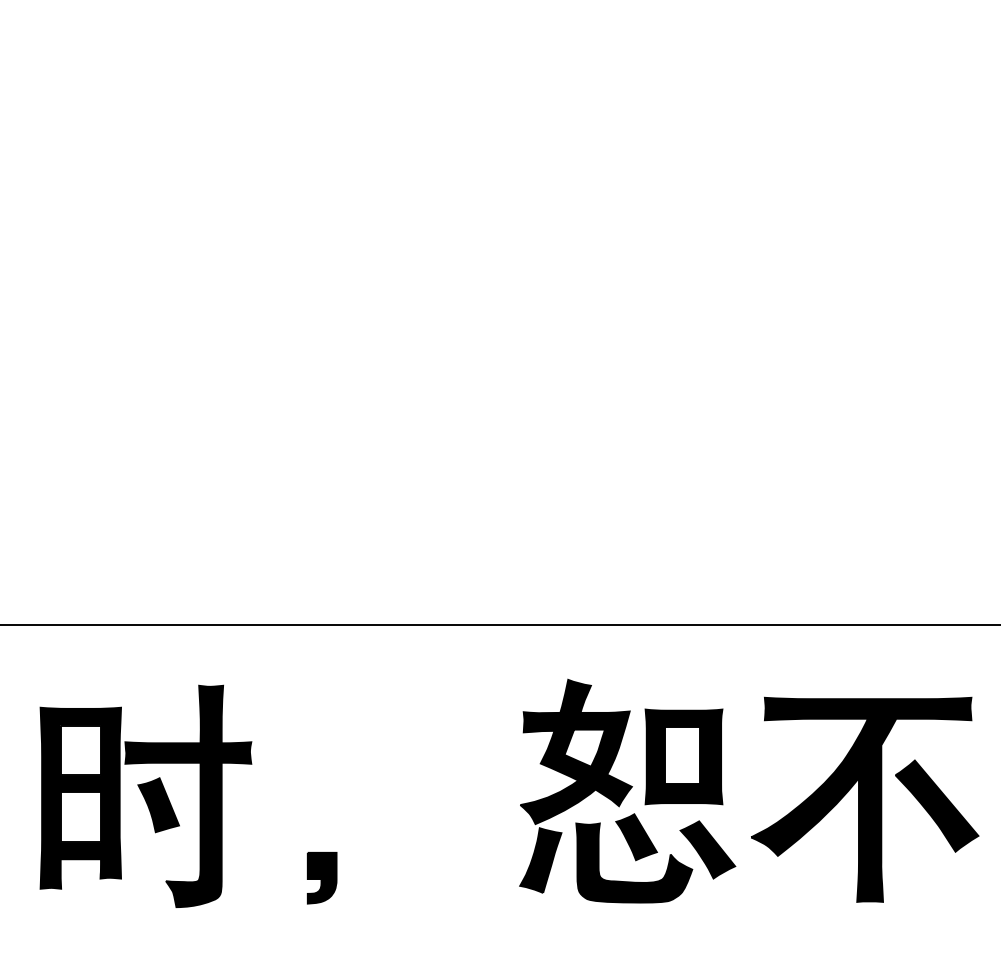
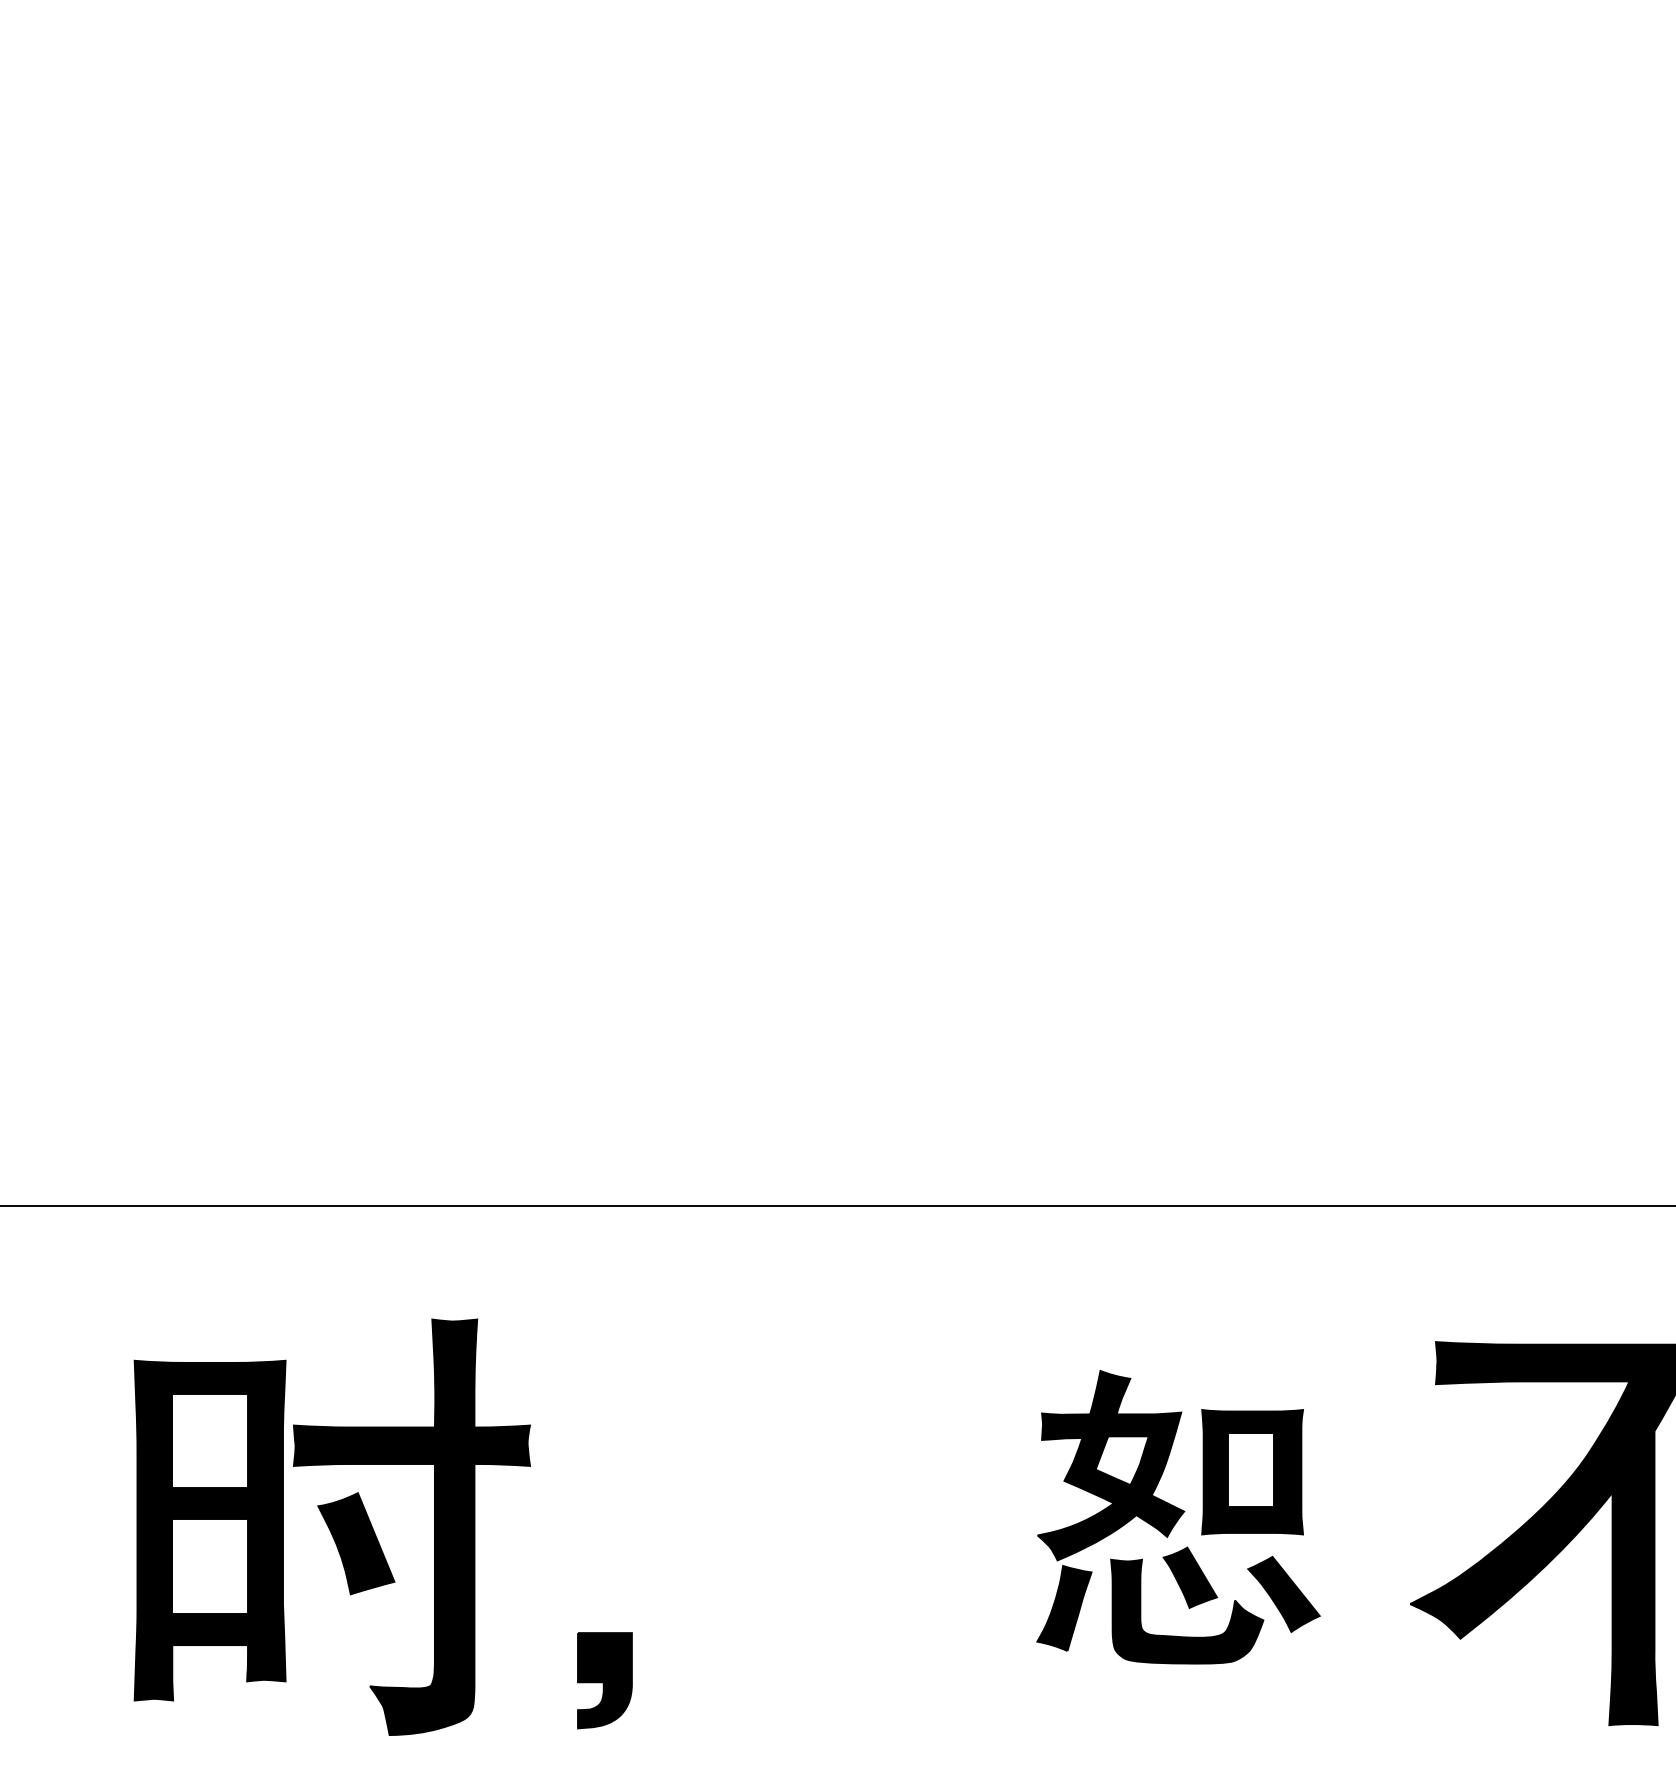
part: (627, 790) -> (1178, 1516), size x0.7
part: (145, 795) -> (331, 1525), moved

